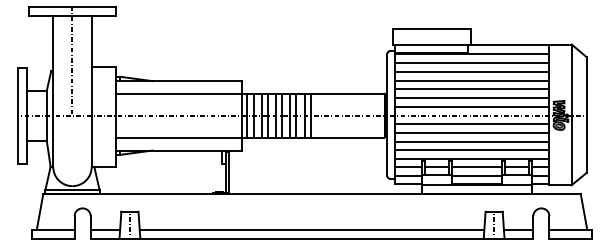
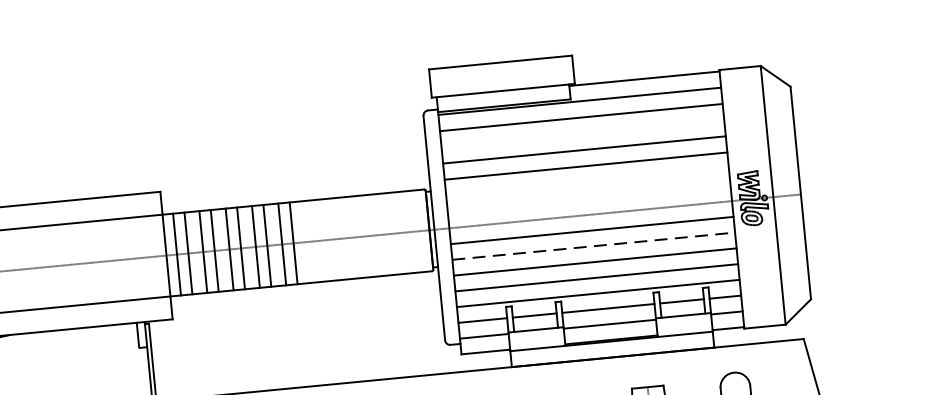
line: (472, 71) -> (583, 133), removed
line: (472, 98) -> (587, 182), removed
line: (472, 107) -> (589, 199), removed
line: (472, 132) -> (593, 245), solid -> dashed

